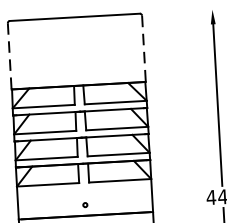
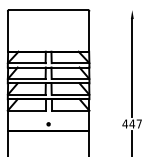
line: (144, 50) -> (89, 32), dashed -> solid
line: (9, 57) -> (7, 32), dashed -> solid

